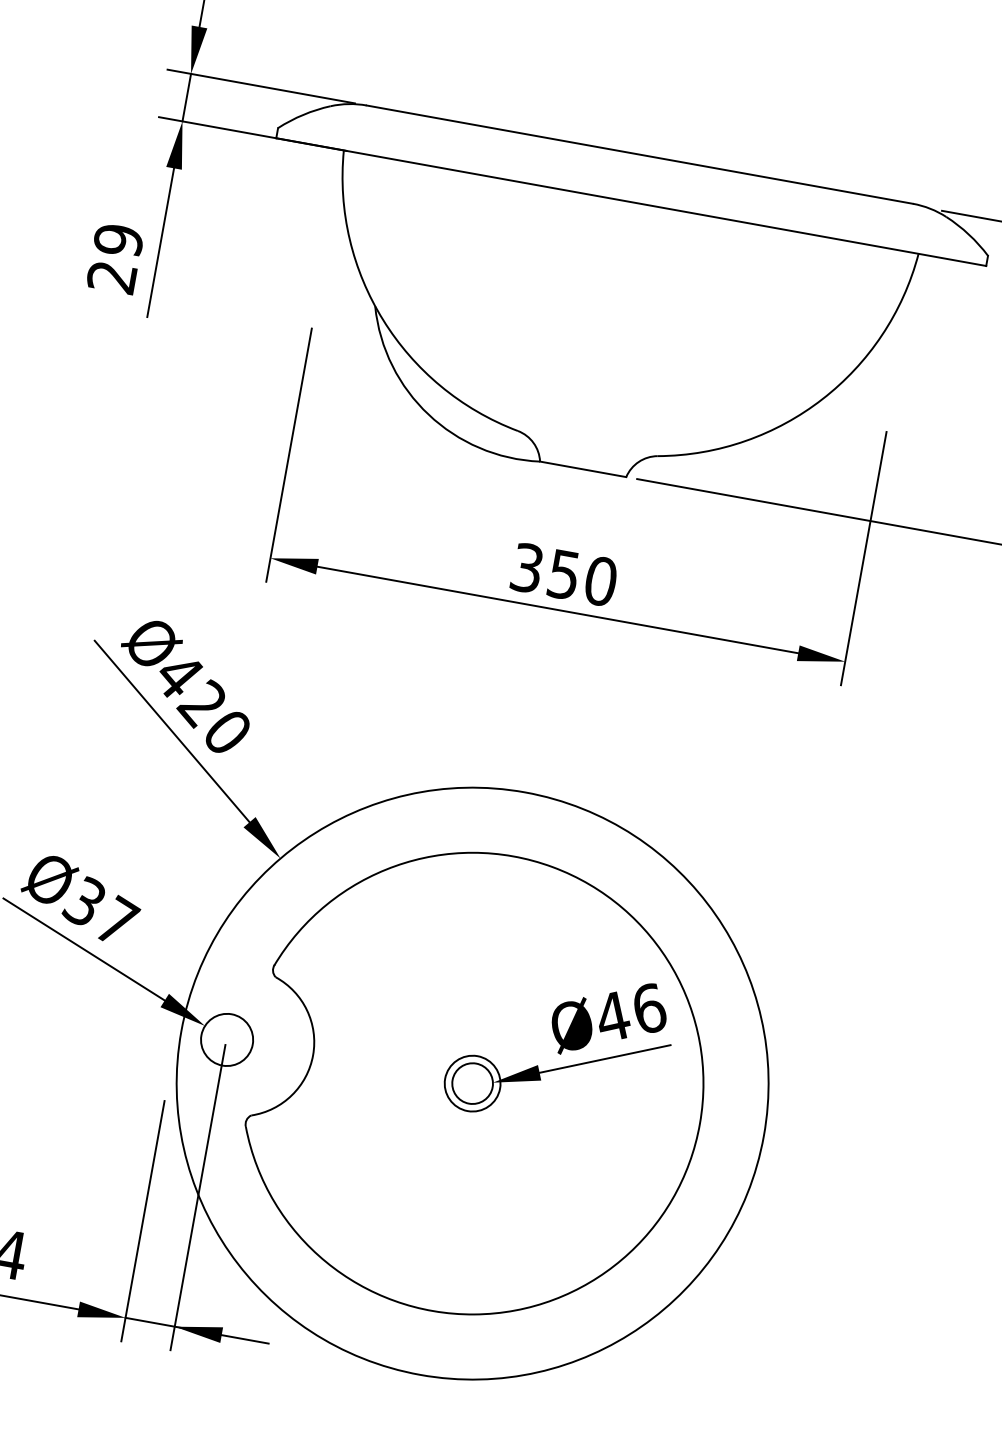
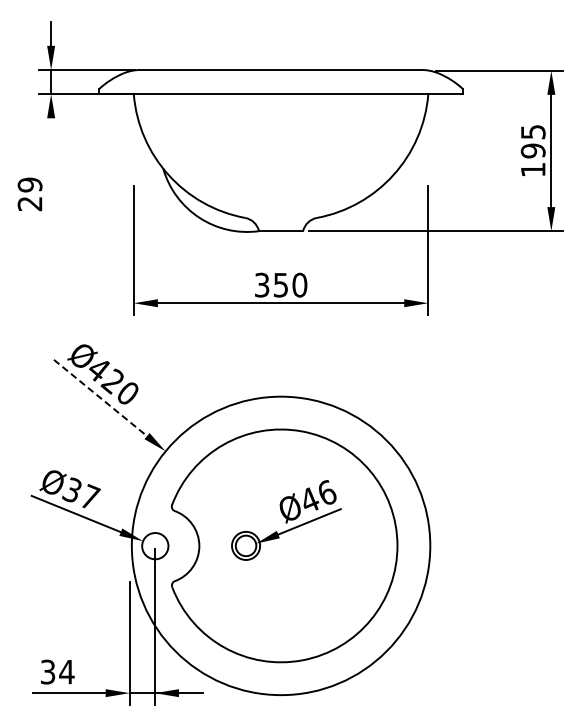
line: (161, 243) -> (51, 156), removed
text: (114, 258) -> (29, 194), moved
line: (171, 732) -> (100, 398), solid -> dashed
part: (560, 1048) -> (286, 520), moved

